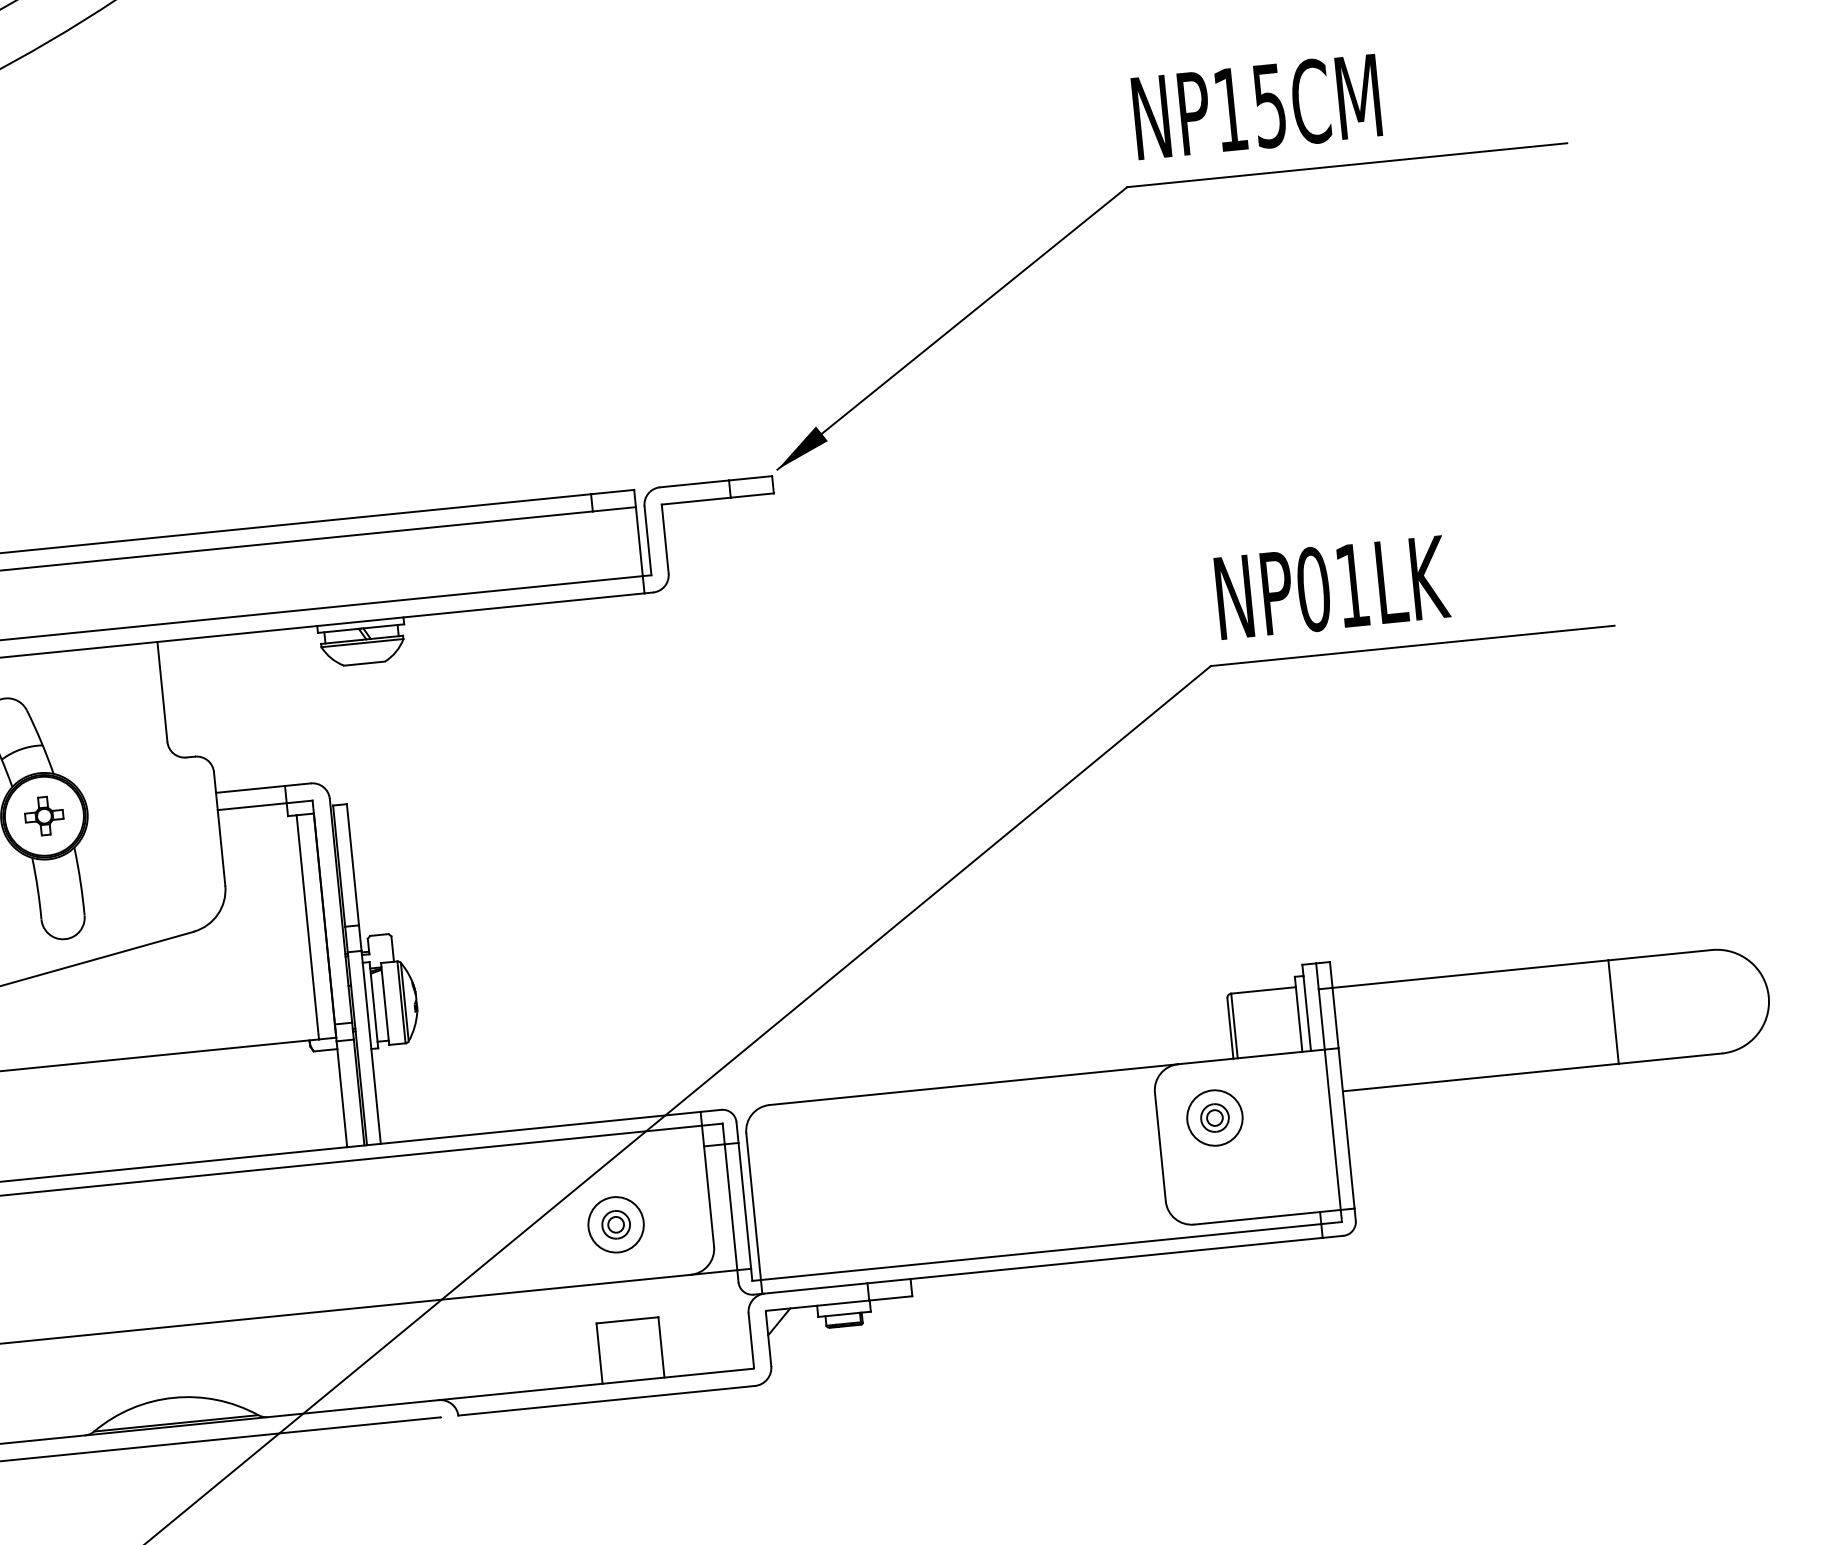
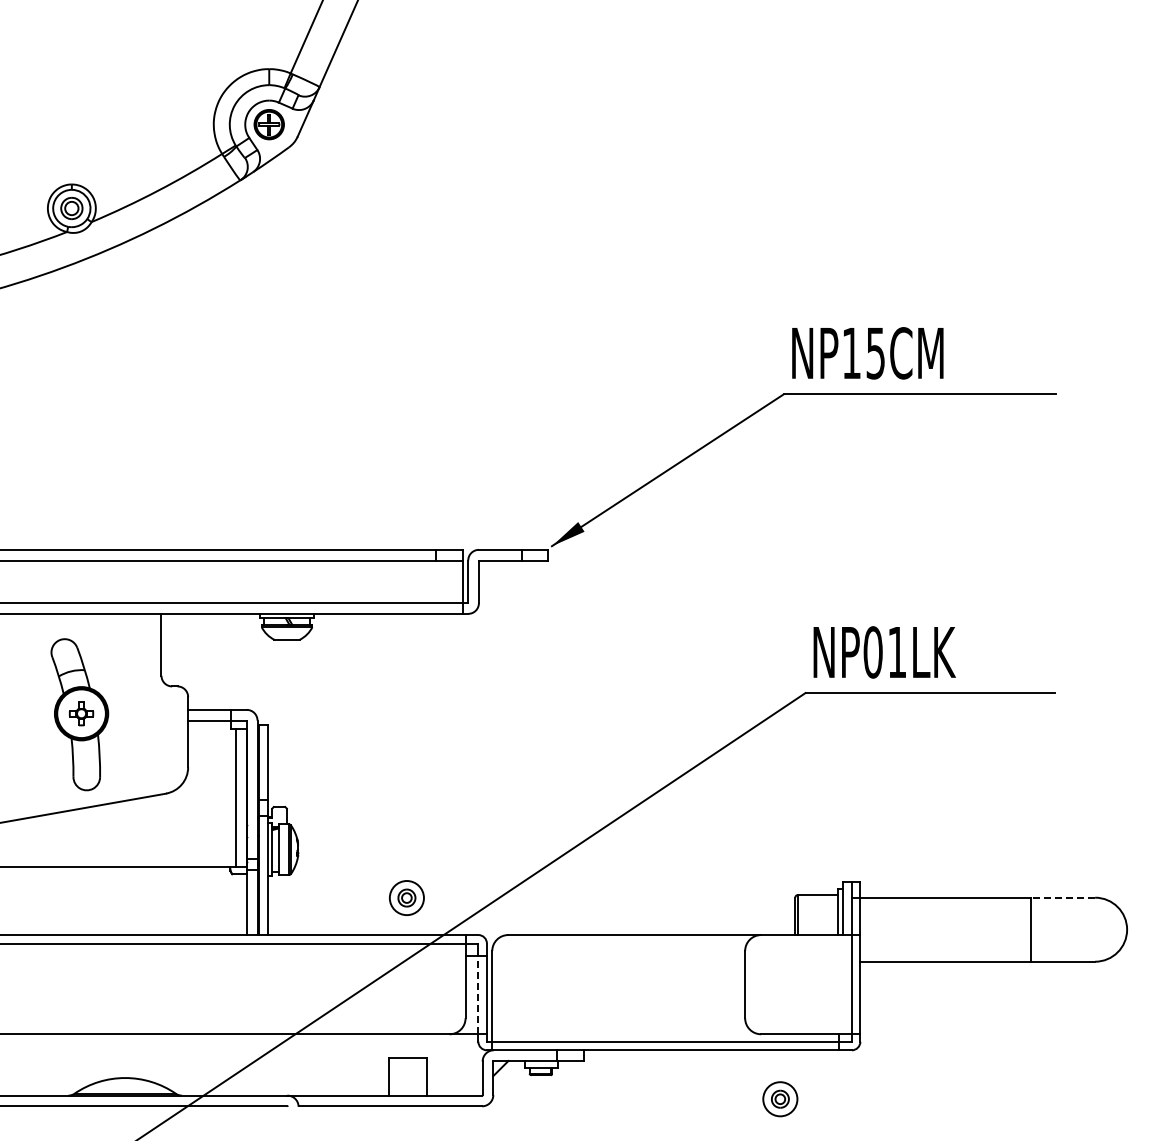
line: (1659, 954) -> (1062, 897), solid -> dashed
part: (1215, 1118) -> (780, 1099), moved
line: (731, 1207) -> (478, 995), solid -> dashed
part: (615, 1223) -> (406, 897), moved

